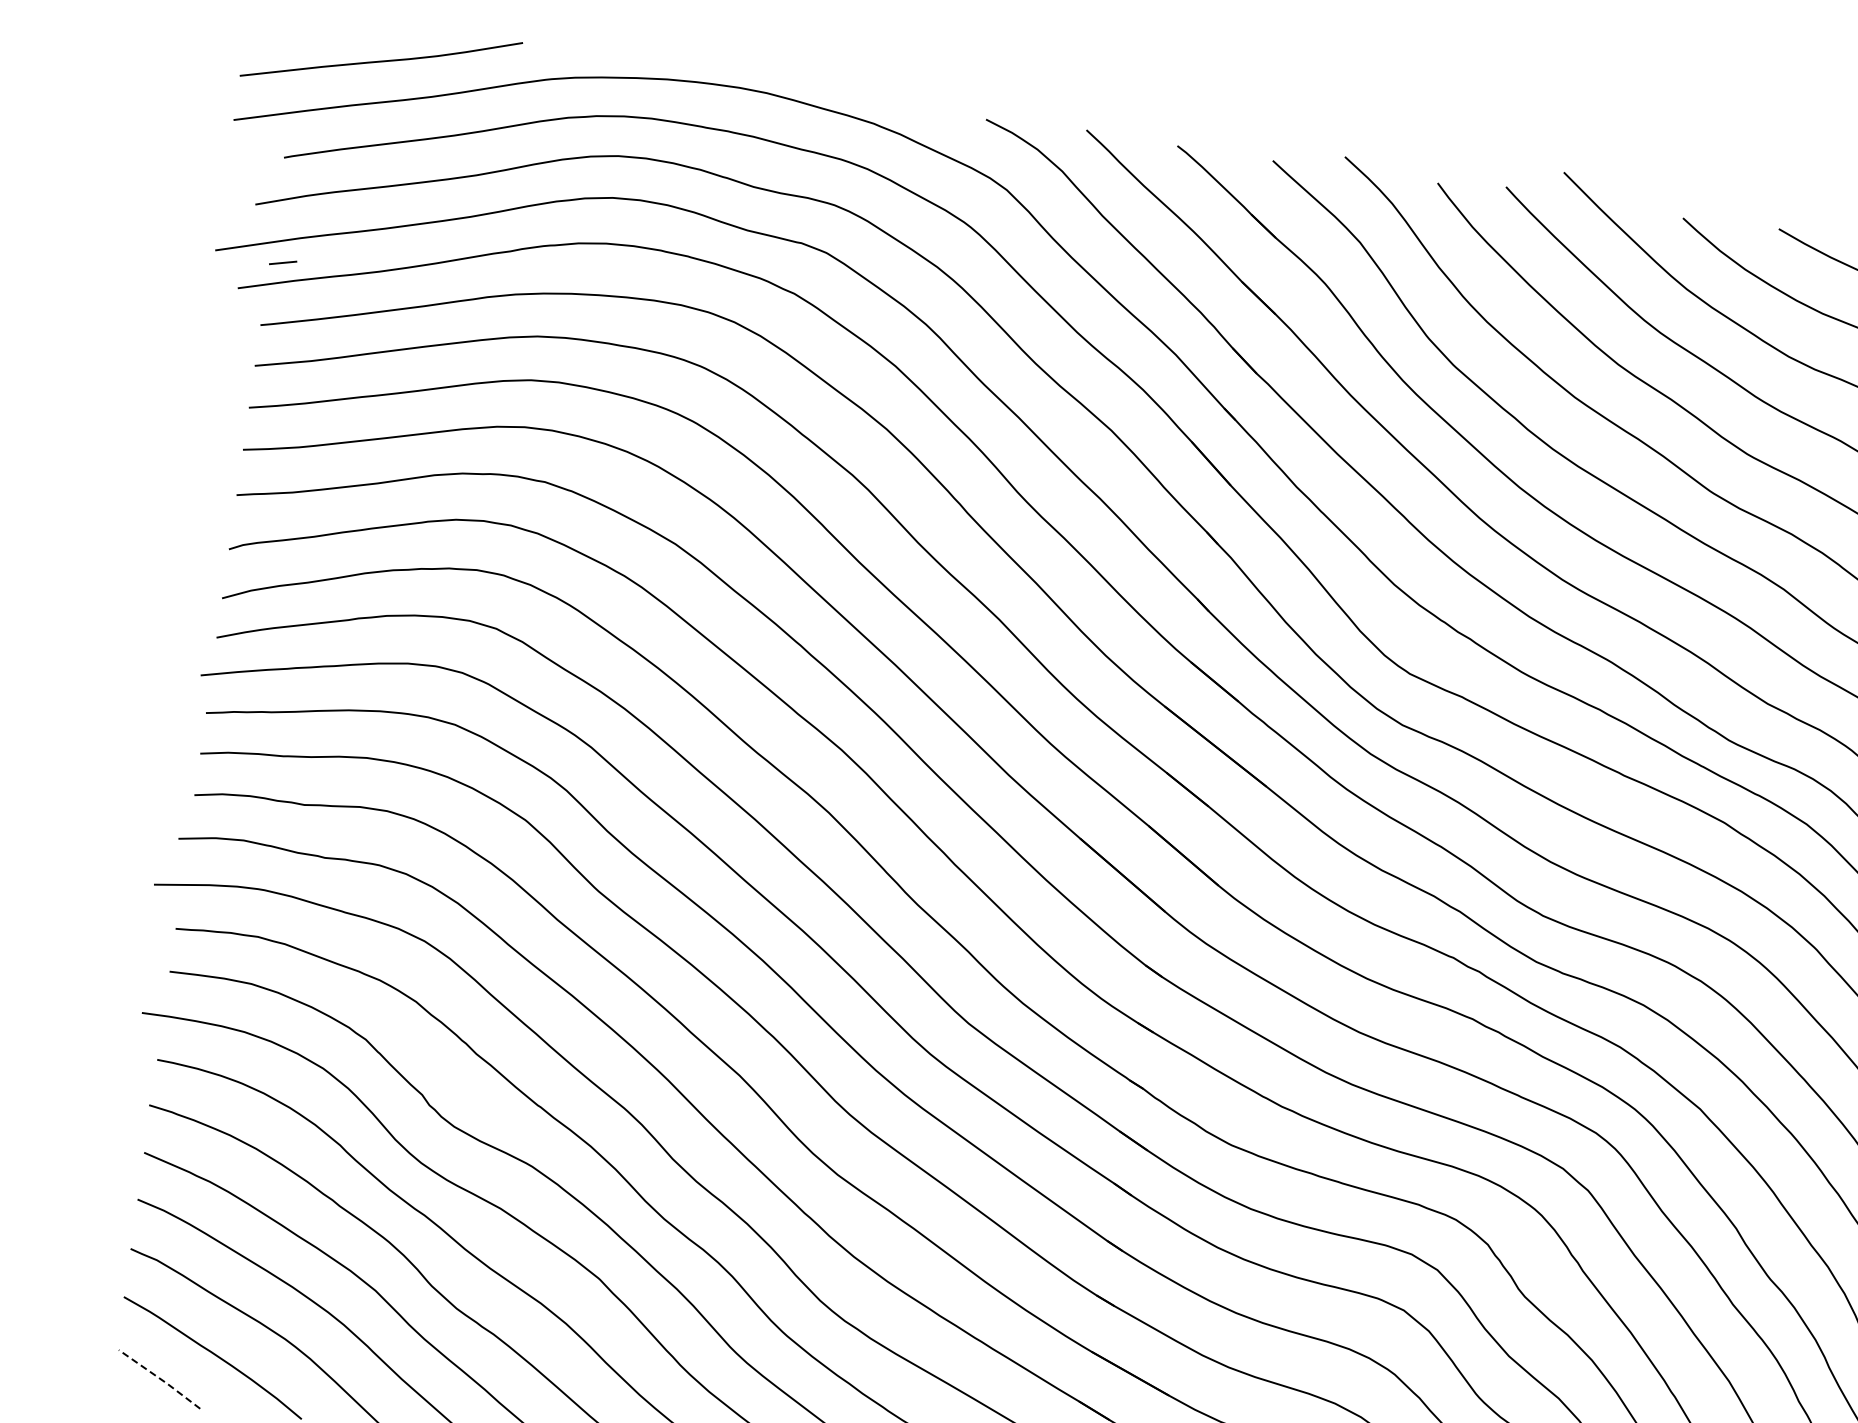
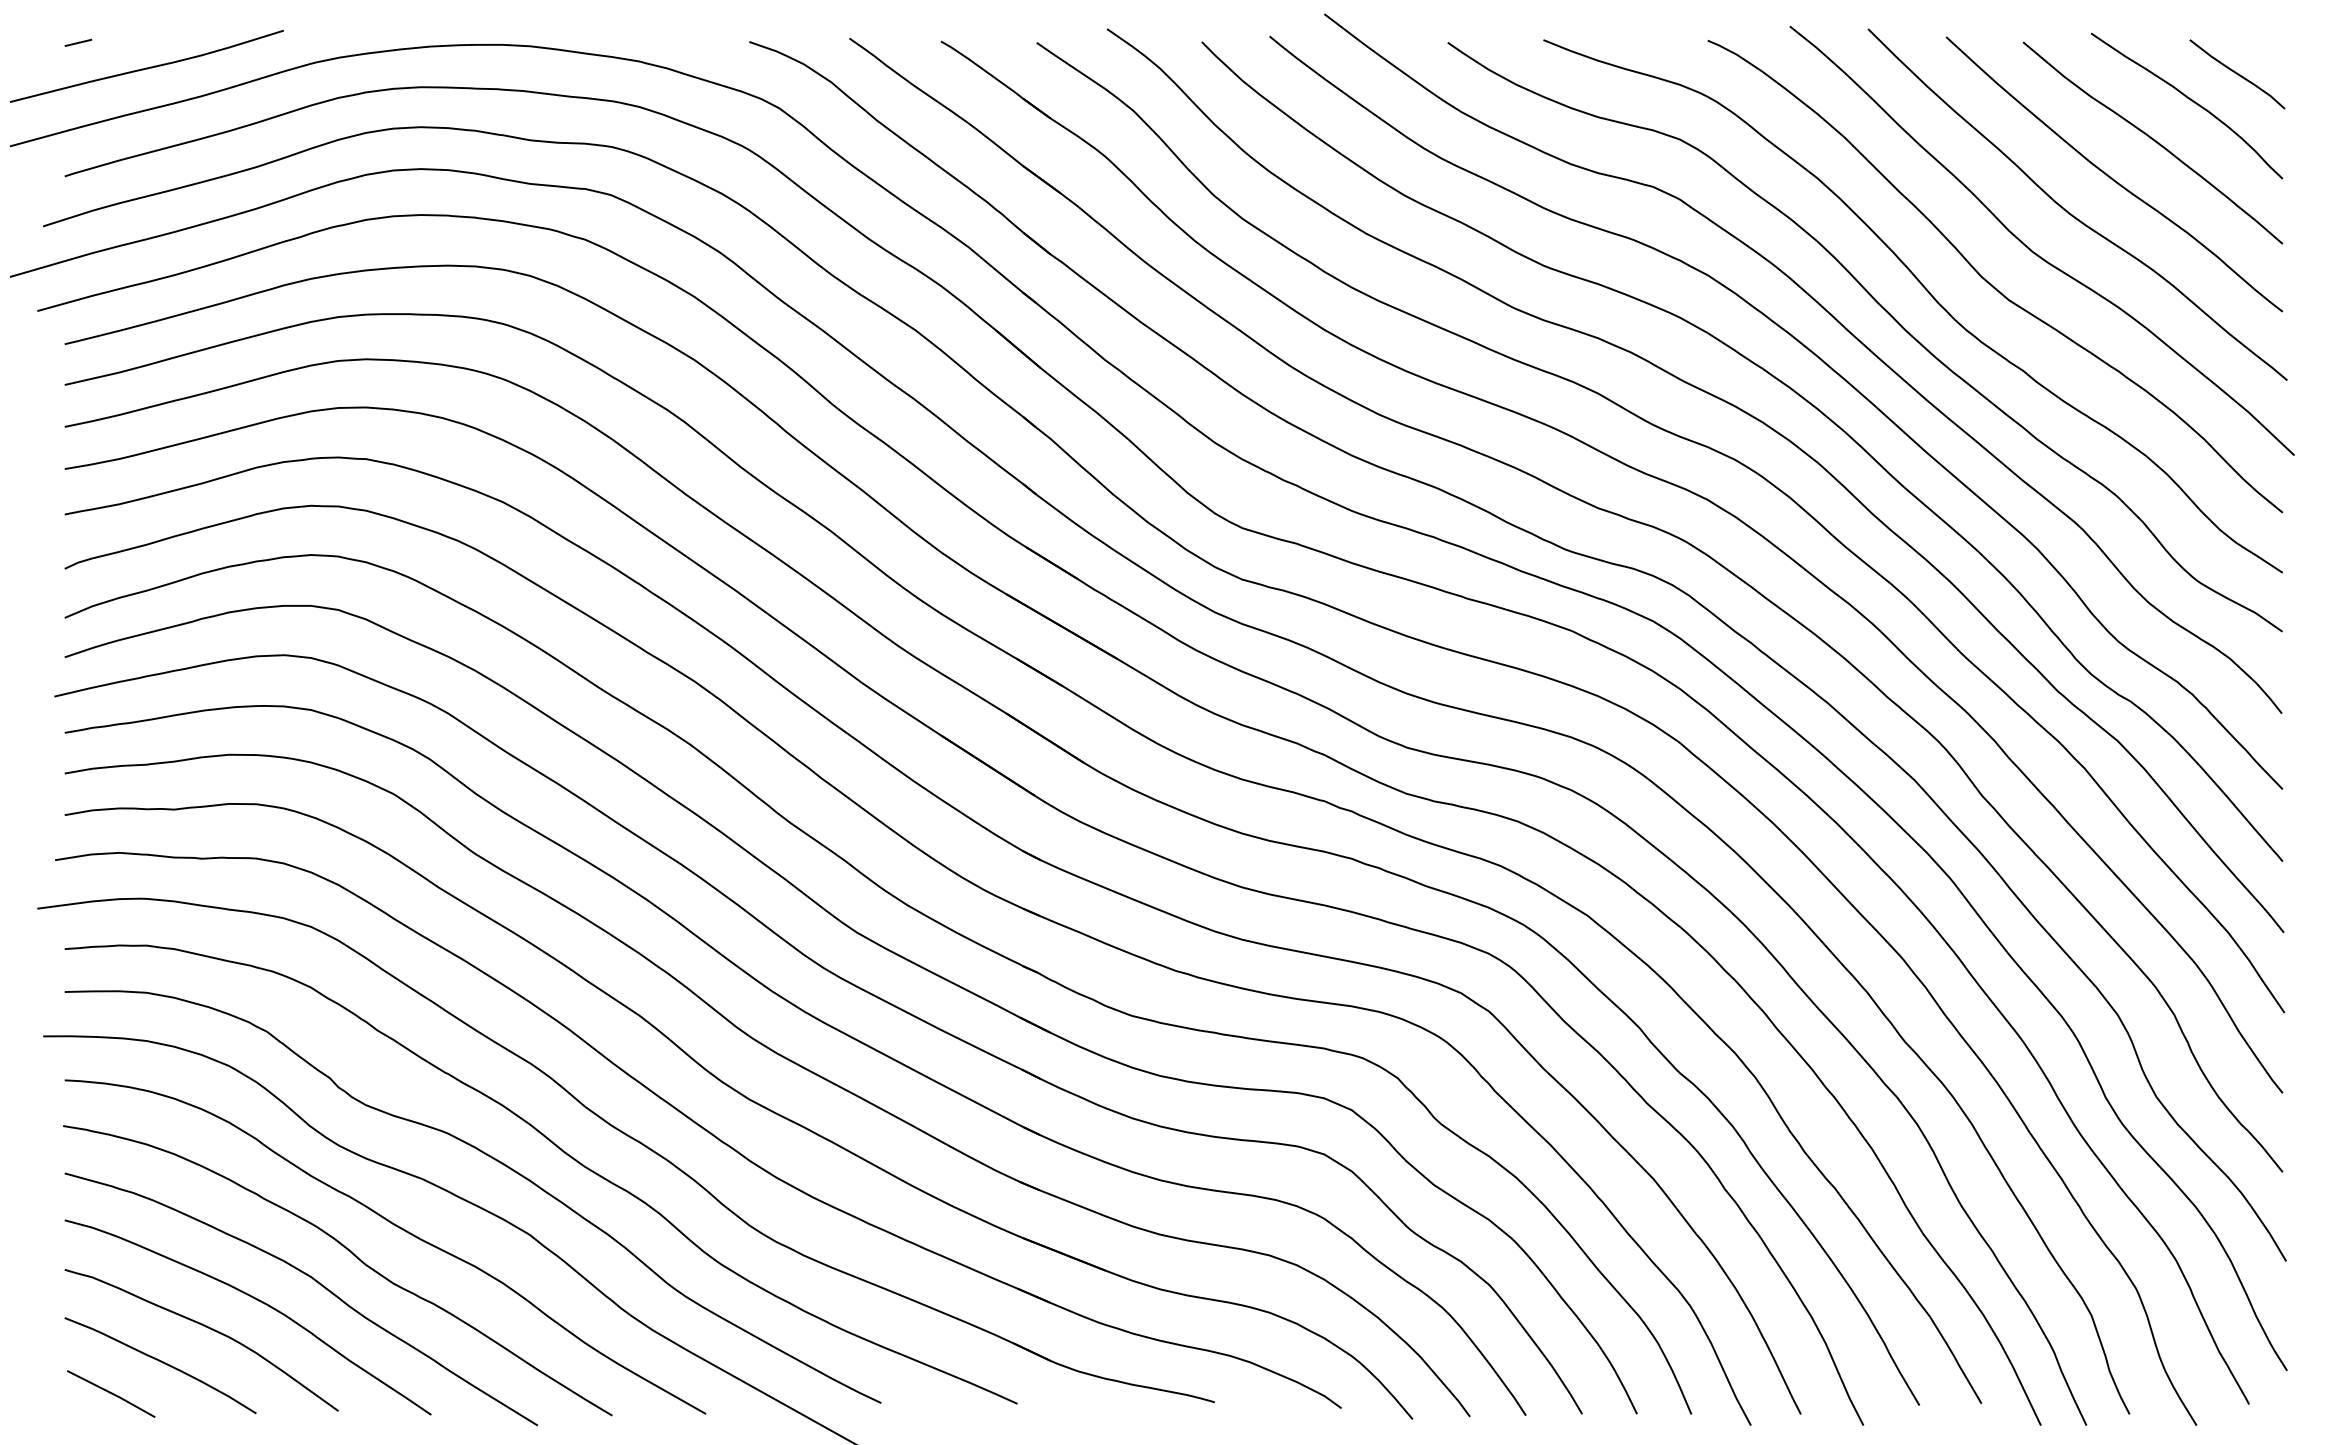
line: (283, 262) -> (78, 42), moved
line: (159, 1378) -> (111, 1393), dashed -> solid

